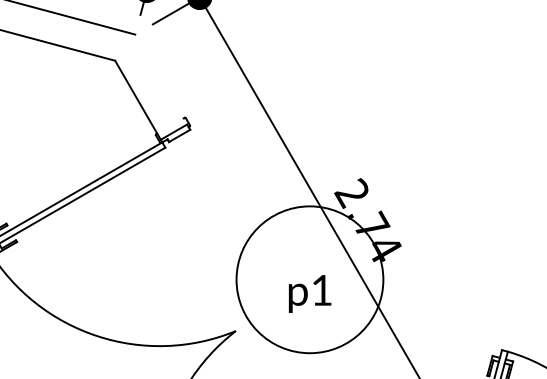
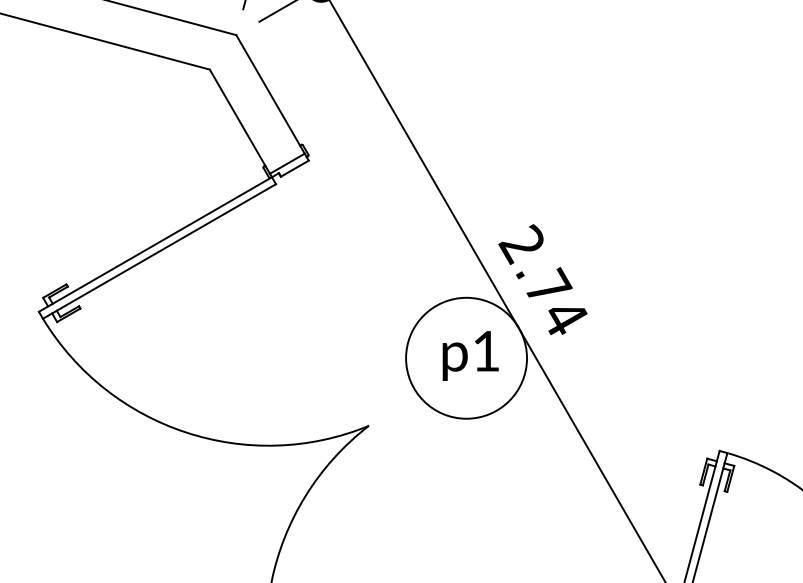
line: (161, 79) -> (270, 94), added
circle: (309, 279) -> (466, 357), size x0.62
text: (309, 293) -> (470, 355), moved

